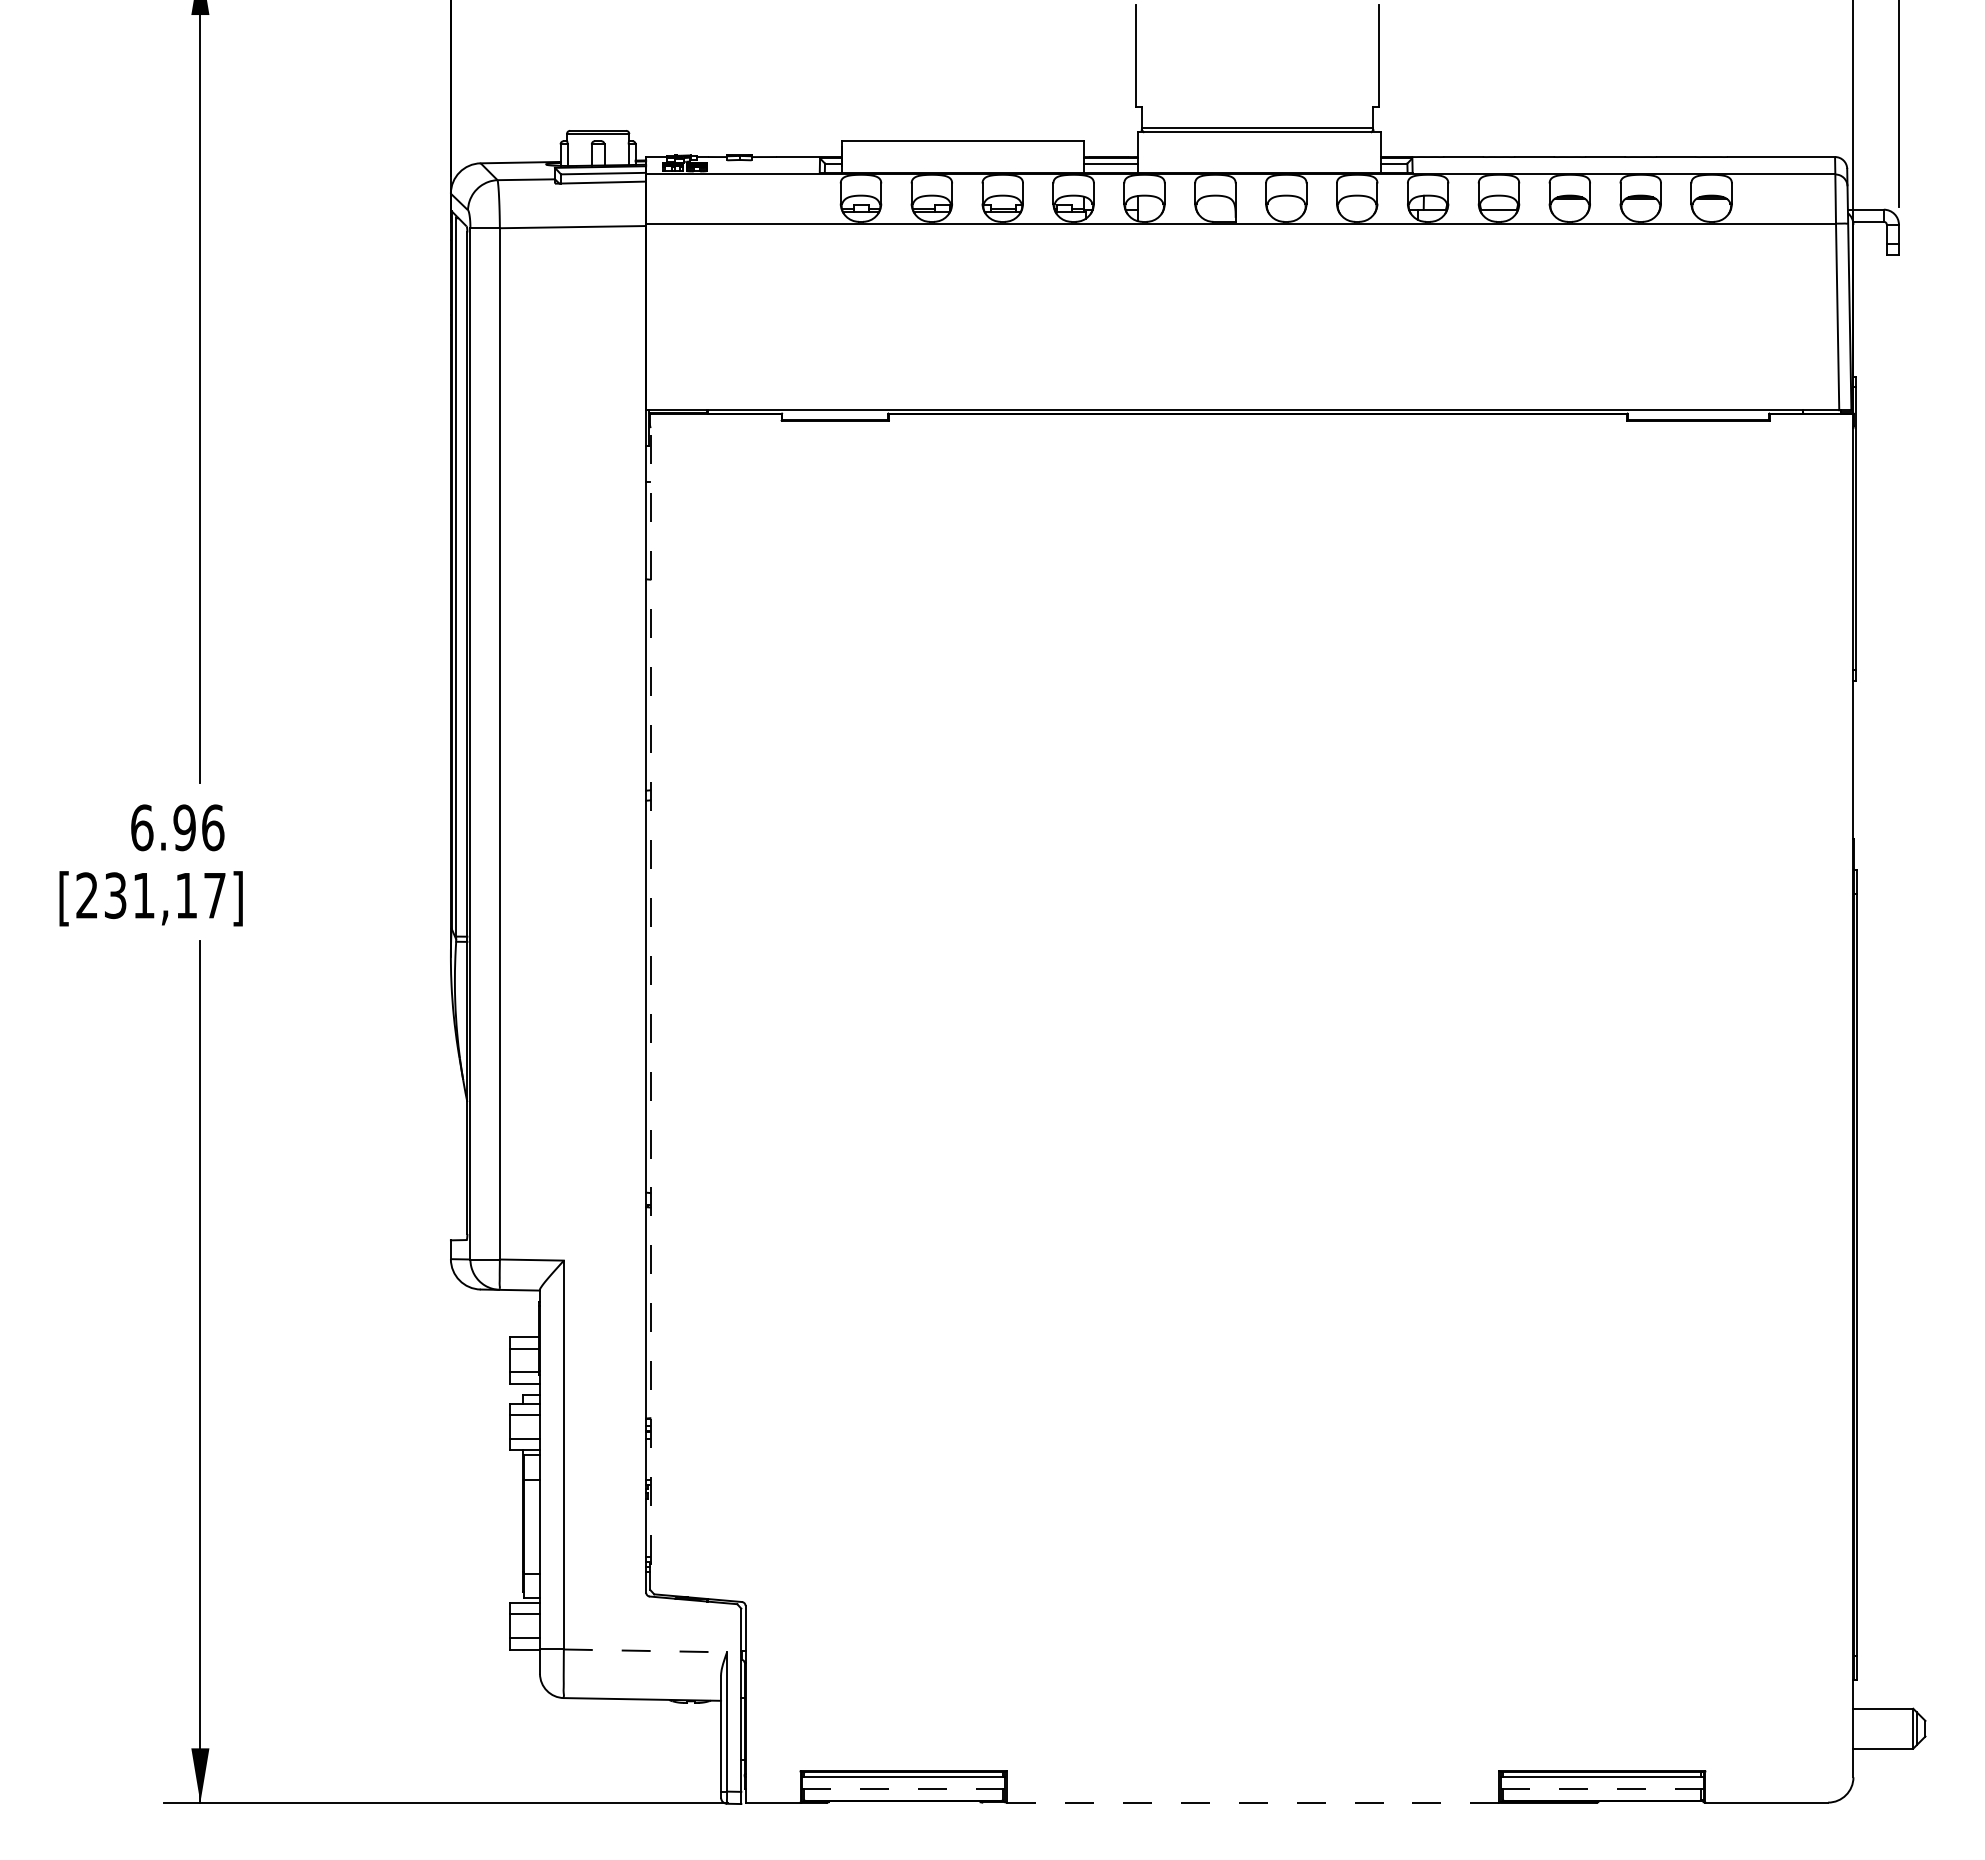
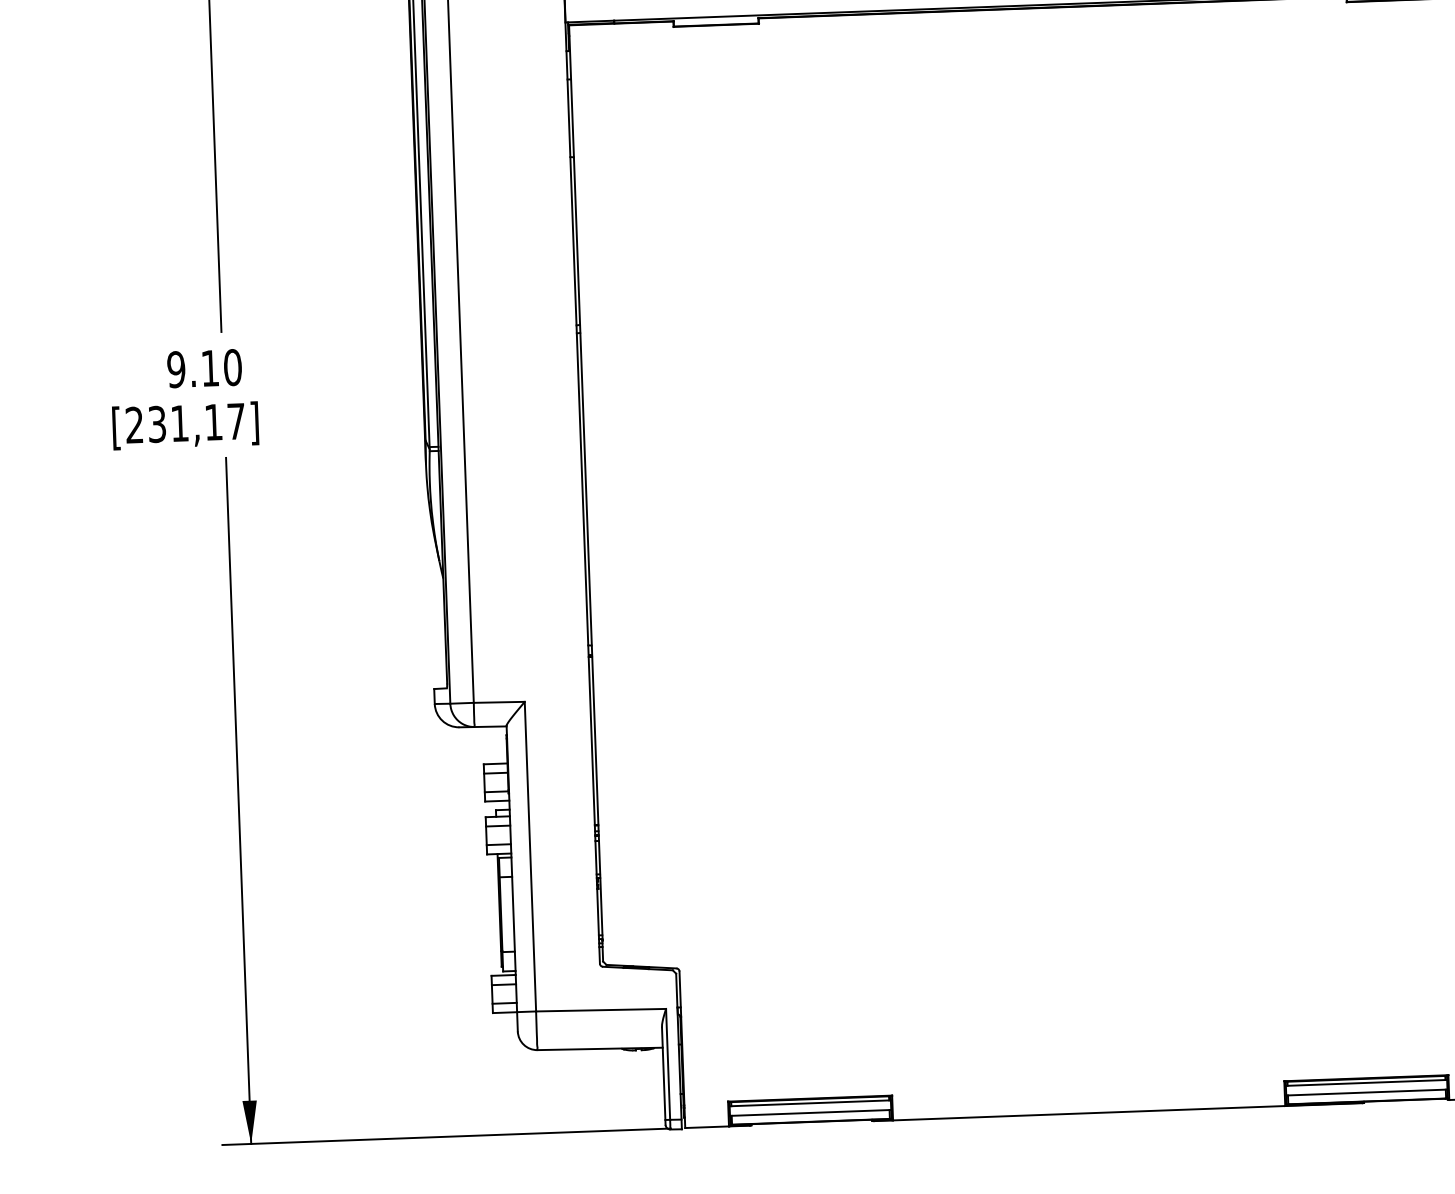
text: (177, 827) -> (204, 368), 6.96 -> 9.10
line: (650, 988) -> (585, 482), dashed -> solid
line: (645, 1650) -> (601, 1009), dashed -> solid
line: (903, 1789) -> (810, 1112), dashed -> solid
line: (1601, 1789) -> (1366, 1092), dashed -> solid
line: (1240, 1802) -> (1079, 1113), dashed -> solid

